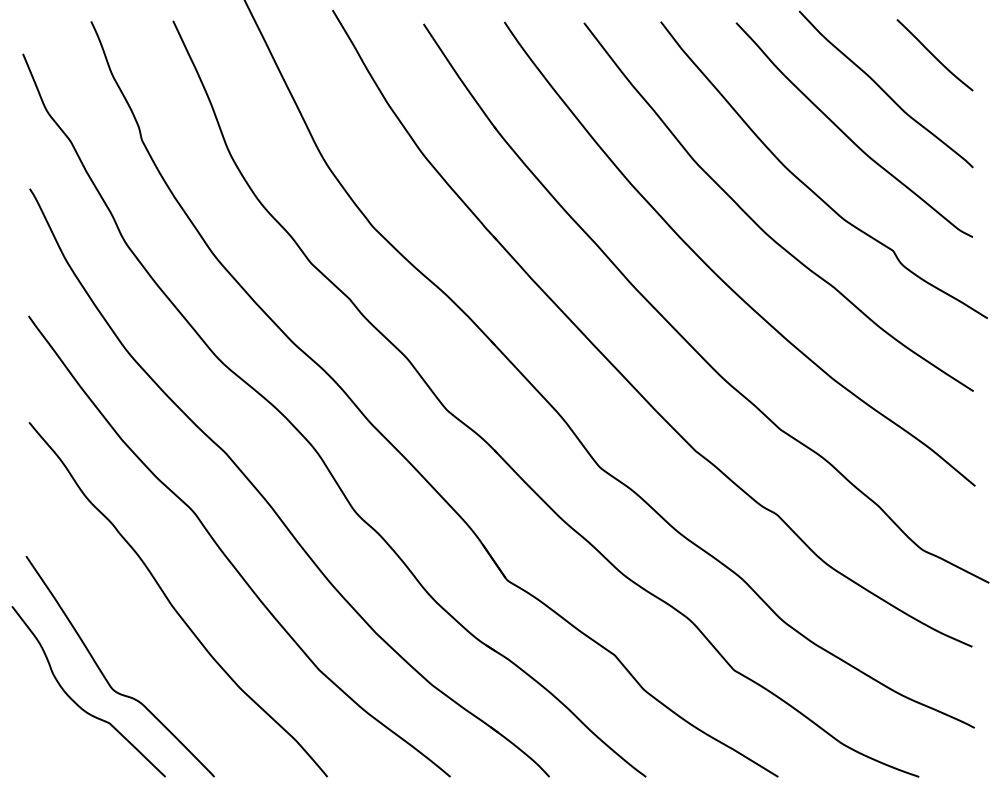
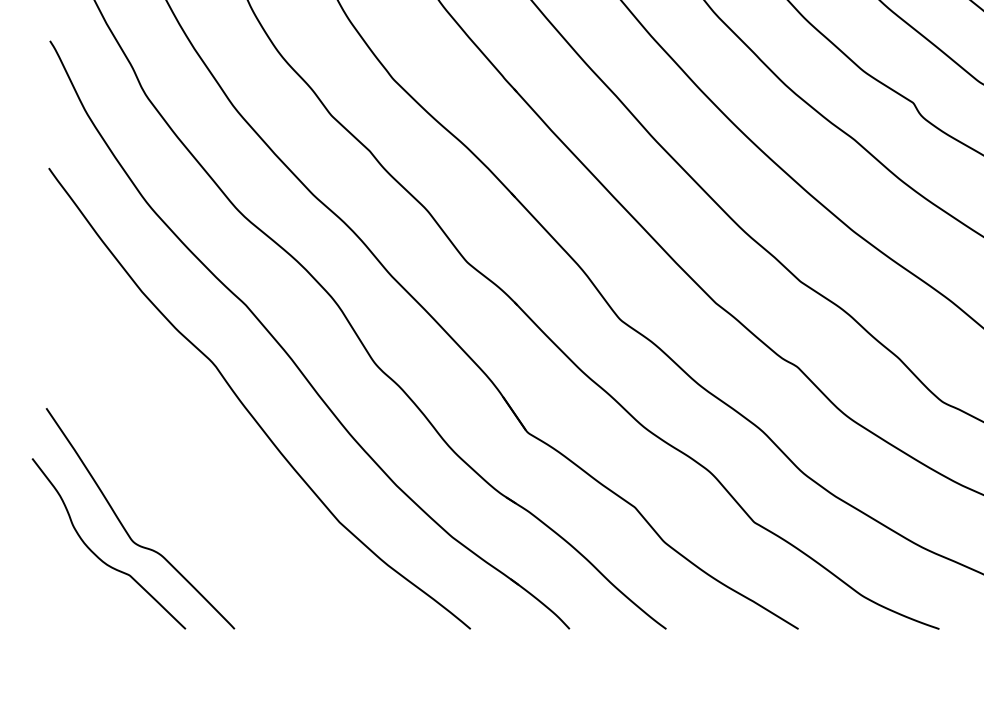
curve: (172, 604) -> (192, 456), removed

